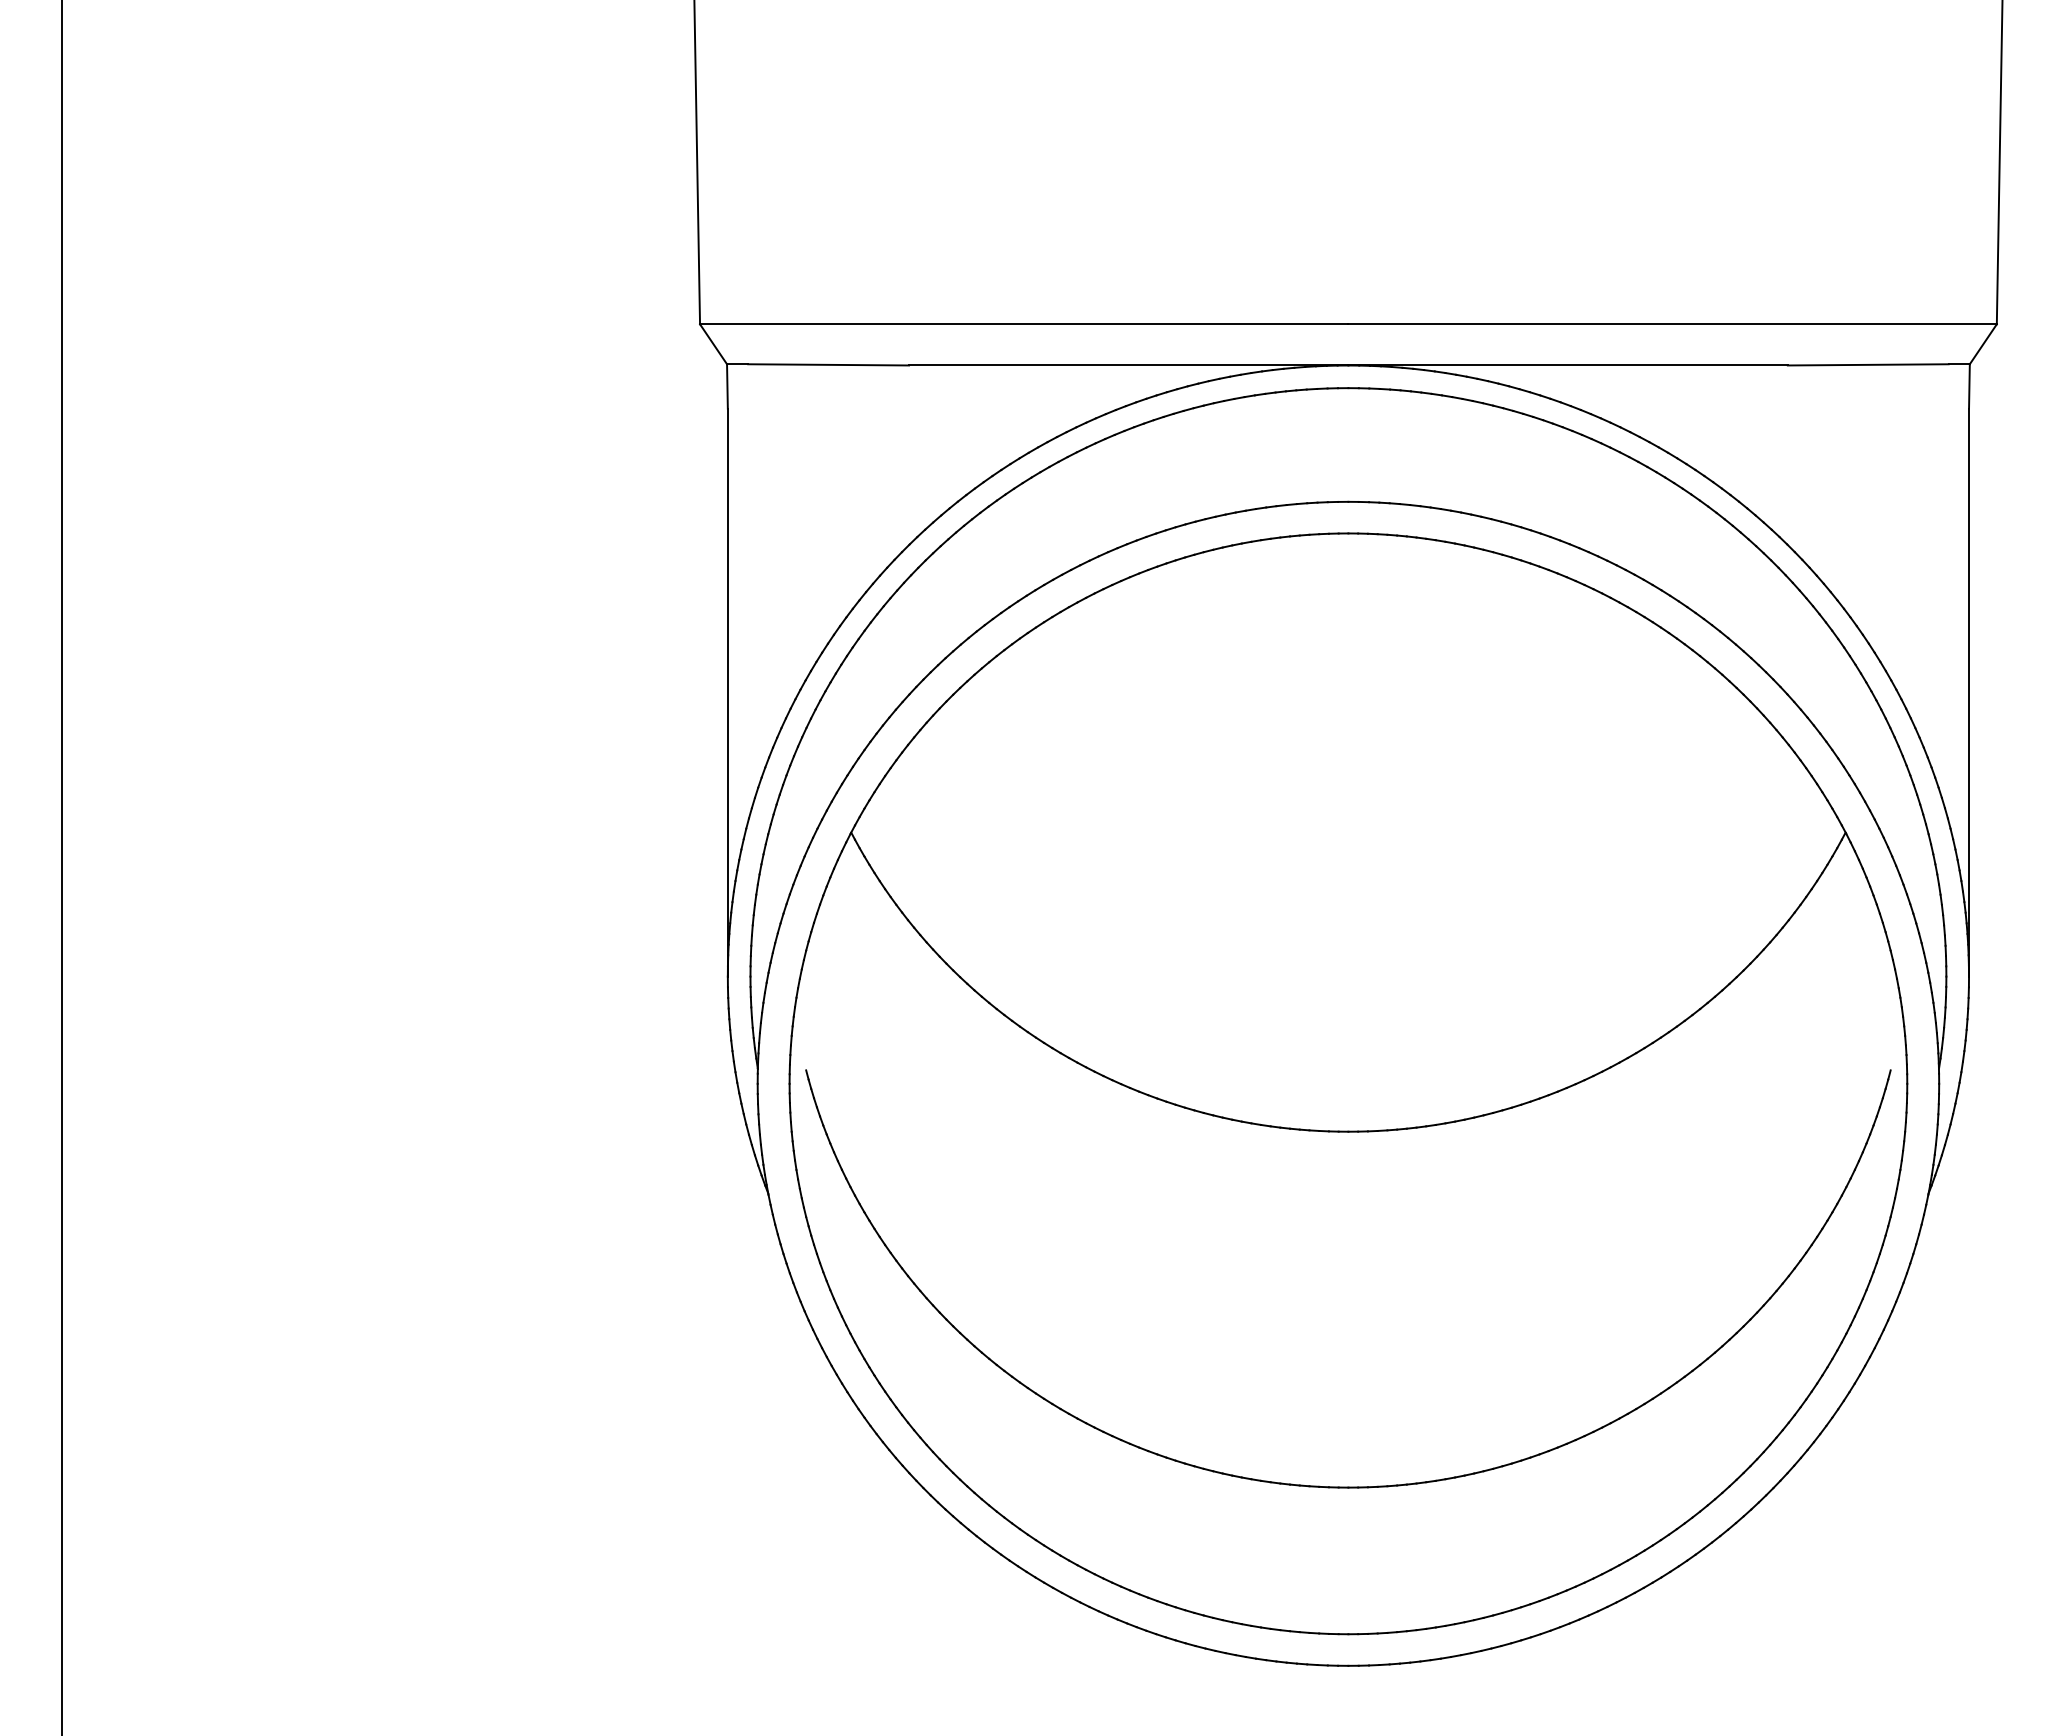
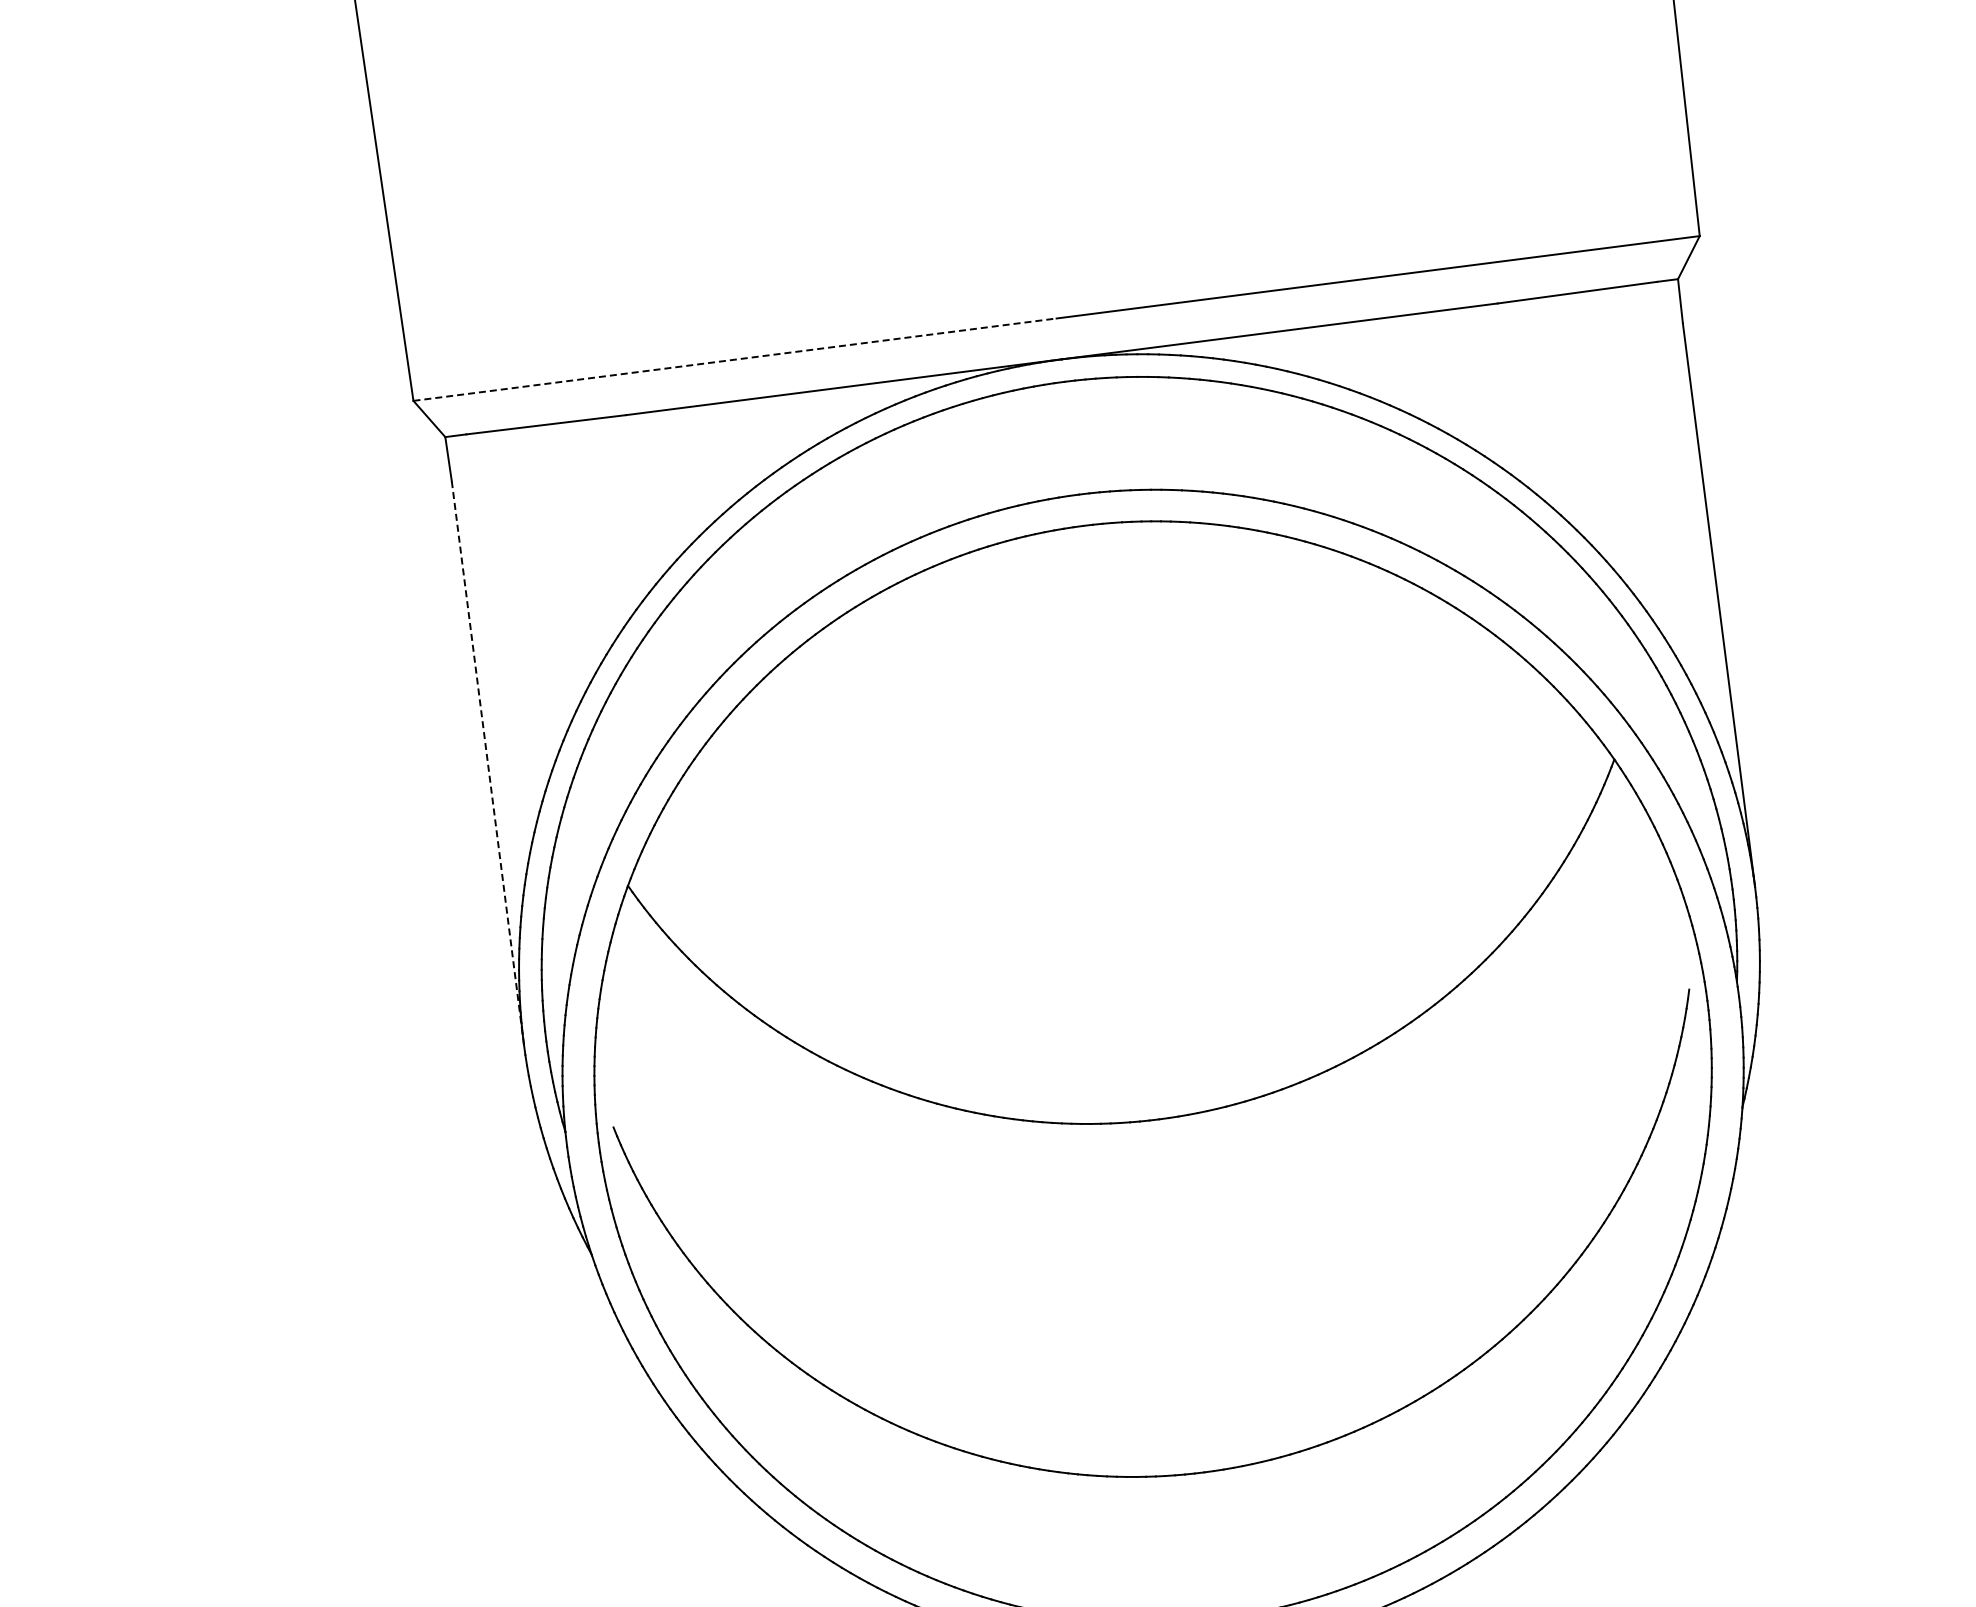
line: (1024, 324) -> (735, 359), solid -> dashed
line: (727, 692) -> (487, 762), solid -> dashed

